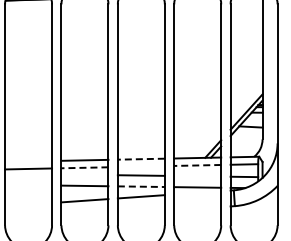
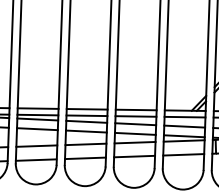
line: (140, 159) -> (135, 110), dashed -> solid
line: (28, 161) -> (38, 108), added
line: (197, 165) -> (184, 117), dashed -> solid
line: (140, 166) -> (135, 116), added
line: (84, 167) -> (86, 115), dashed -> solid
line: (28, 173) -> (37, 119), added
line: (84, 174) -> (86, 121), added
line: (197, 176) -> (184, 126), added
line: (28, 184) -> (37, 128), added
line: (141, 186) -> (135, 133), dashed -> solid
line: (197, 192) -> (184, 140), added
line: (28, 204) -> (36, 145), added
line: (197, 208) -> (183, 154), added
line: (140, 212) -> (133, 156), added
line: (84, 216) -> (85, 158), added
line: (28, 220) -> (36, 159), added

